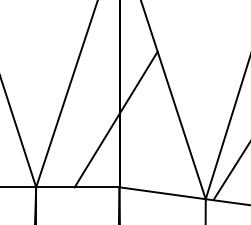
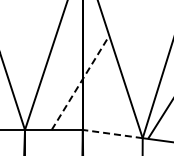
line: (116, 118) -> (80, 82), solid -> dashed
line: (162, 193) -> (112, 134), solid -> dashed

